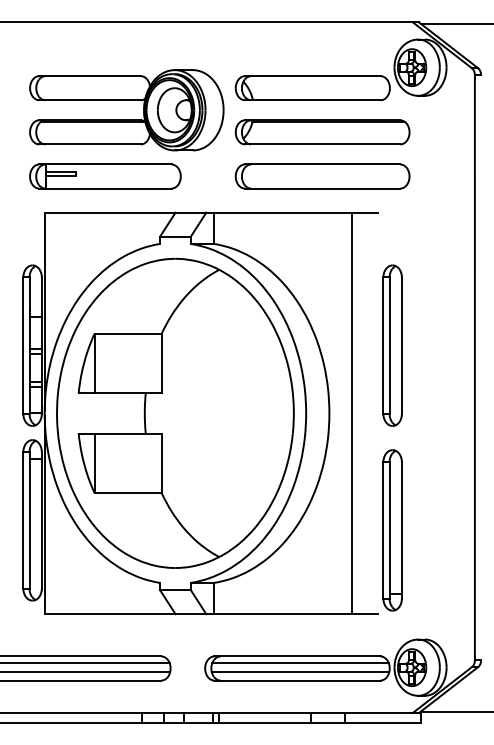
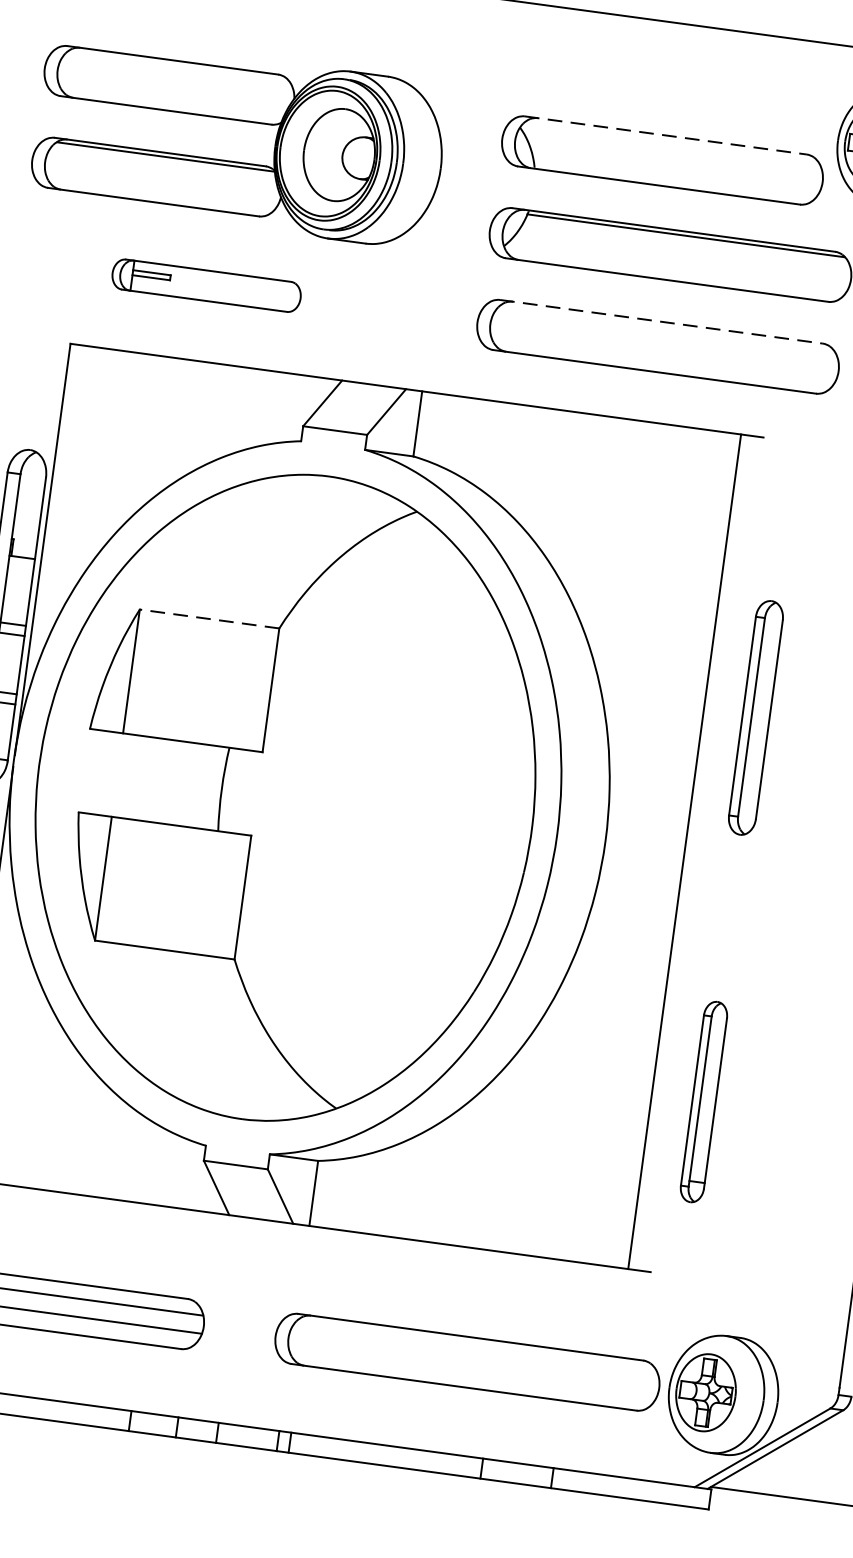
line: (312, 76) -> (665, 136), solid -> dashed
part: (126, 119) -> (236, 160), moved
line: (322, 164) -> (661, 321), solid -> dashed
part: (105, 176) -> (206, 285), size x0.6
line: (128, 333) -> (210, 618), solid -> dashed
part: (392, 345) -> (755, 717), size x0.7
line: (352, 413) -> (684, 851), moved
part: (392, 530) -> (703, 1102), size x0.6
line: (300, 663) -> (475, 1352), removed
line: (300, 671) -> (472, 1369), removed

